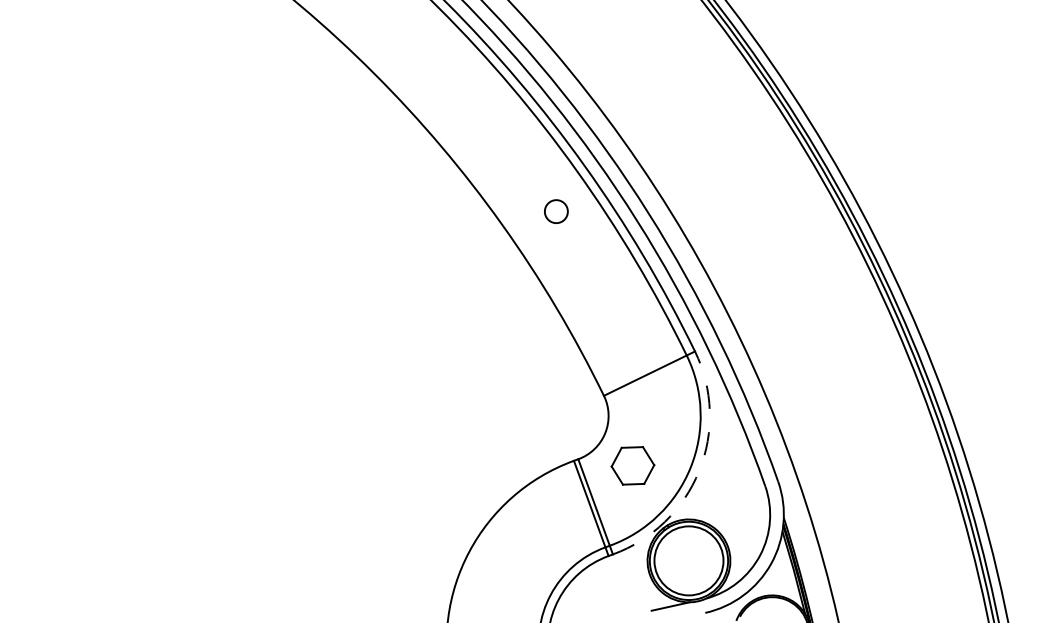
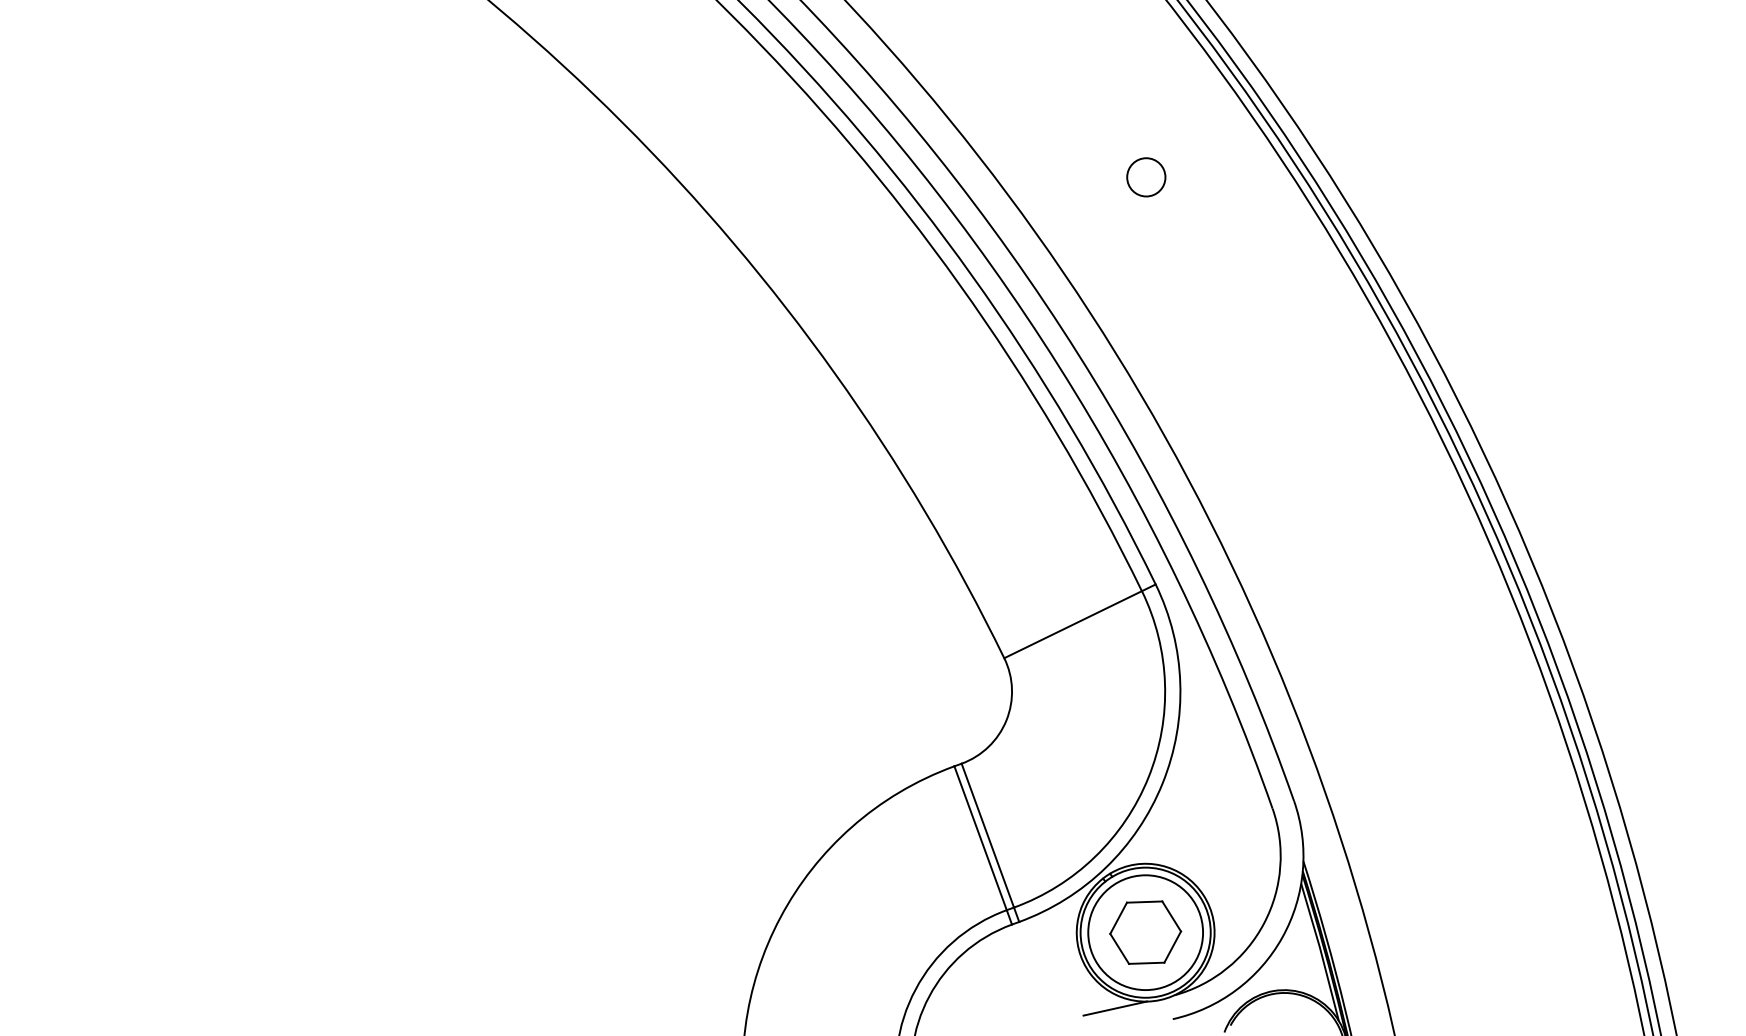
circle: (556, 211) -> (1146, 177), moved
part: (632, 465) -> (1144, 932), moved
arc: (699, 471) -> (1163, 784), dashed -> solid

